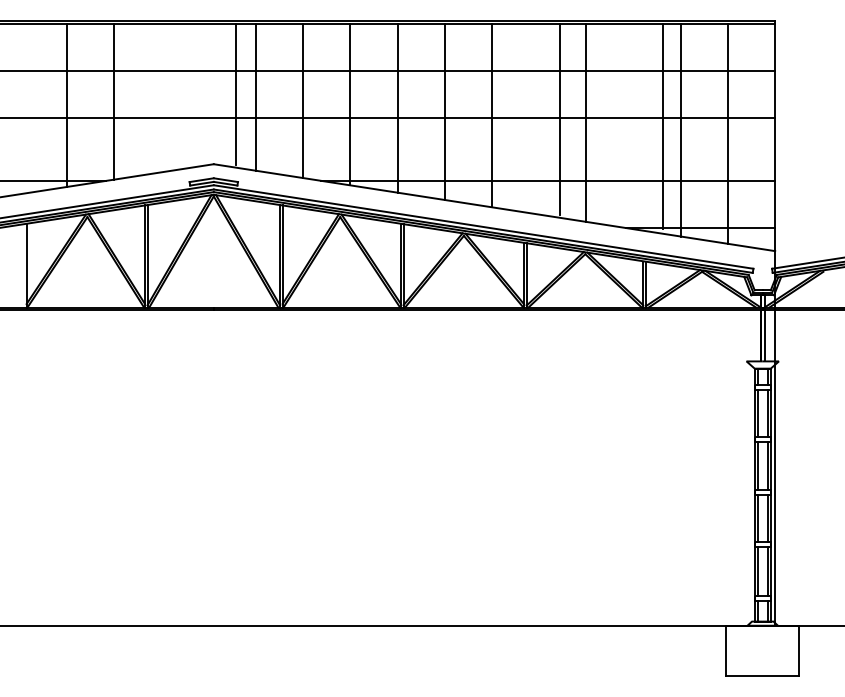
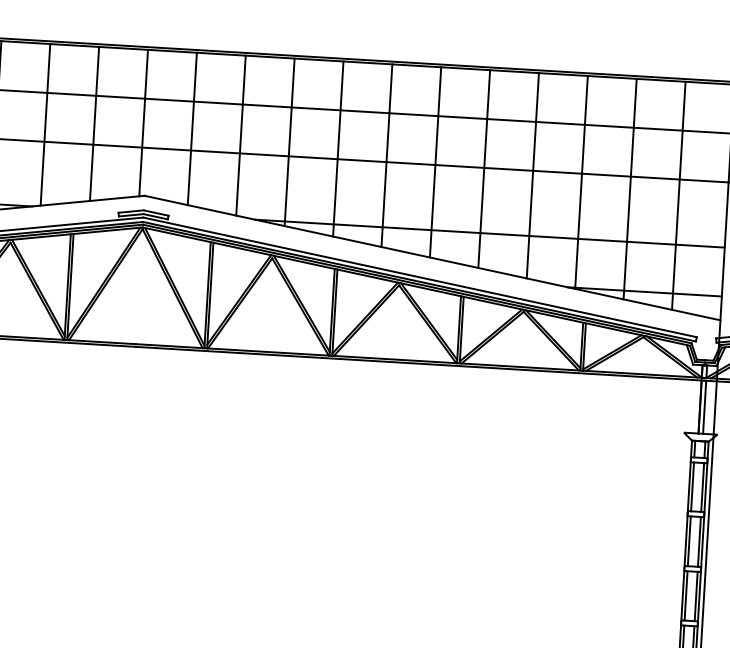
line: (235, 94) -> (143, 123), moved
line: (161, 97) -> (94, 123), added
line: (560, 118) -> (484, 168), moved
line: (662, 126) -> (581, 182), moved

